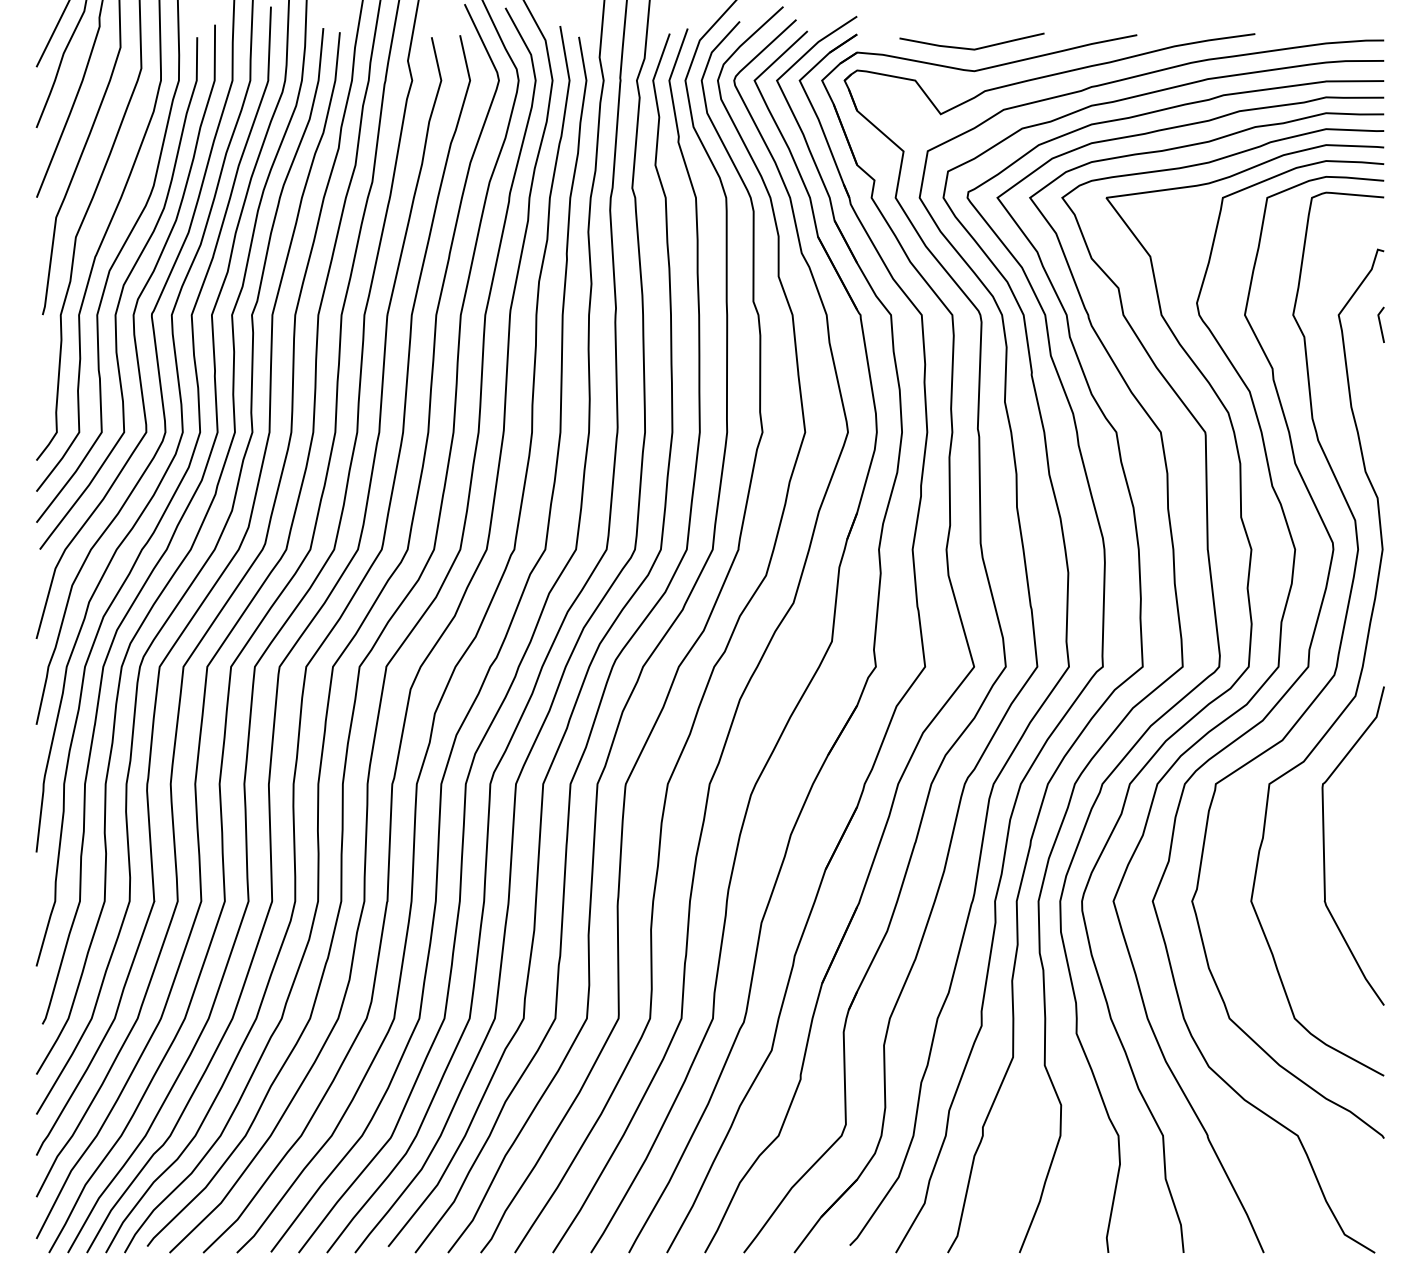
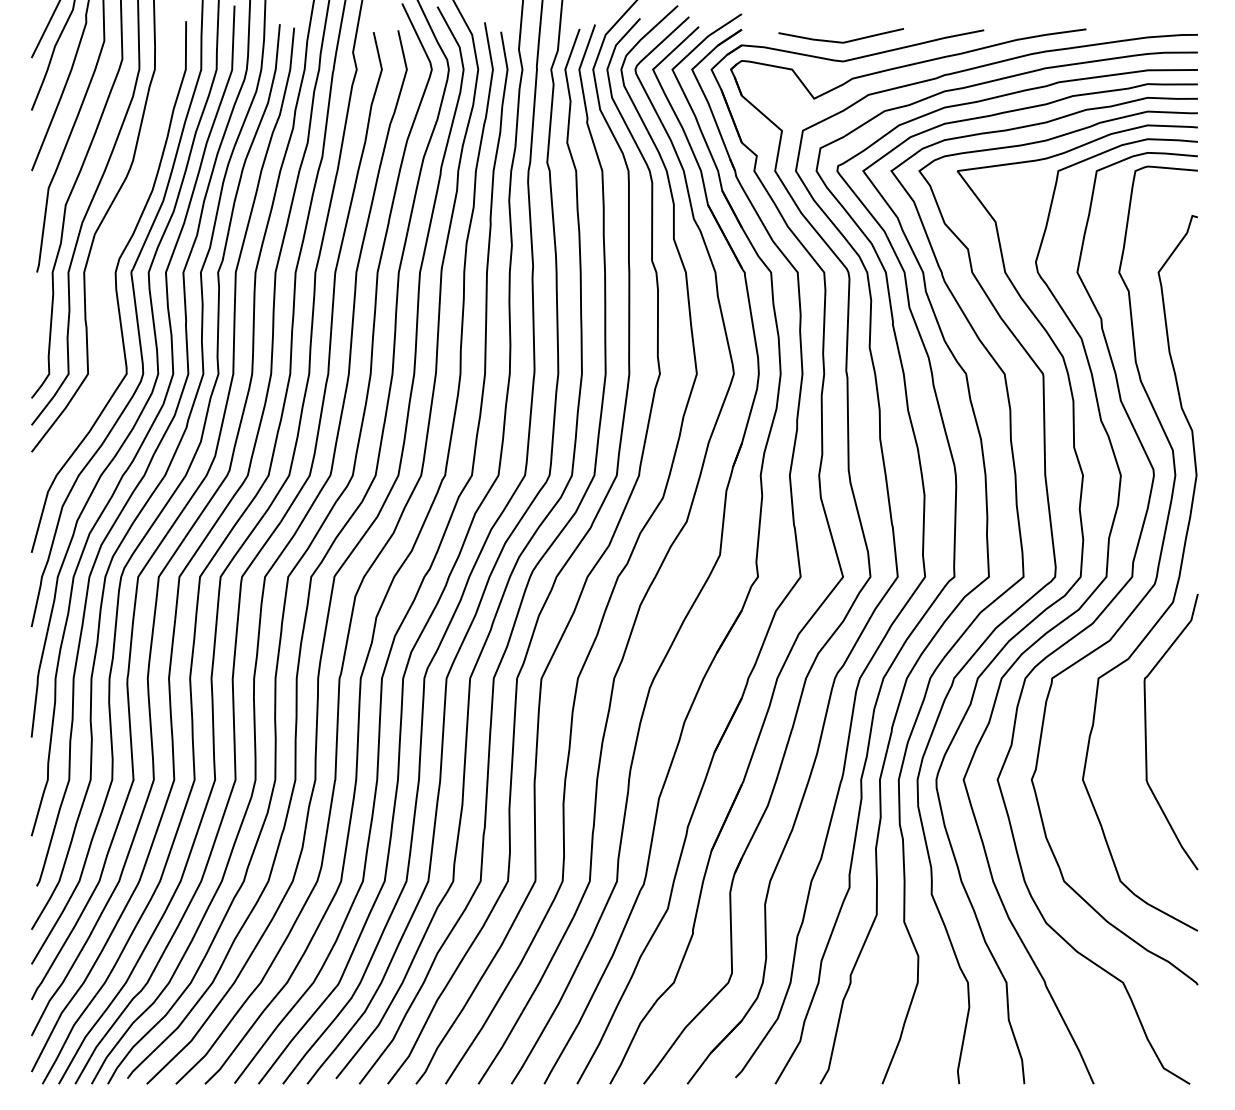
curve: (120, 293) -> (104, 253), removed
line: (1380, 324) -> (1194, 280), removed

